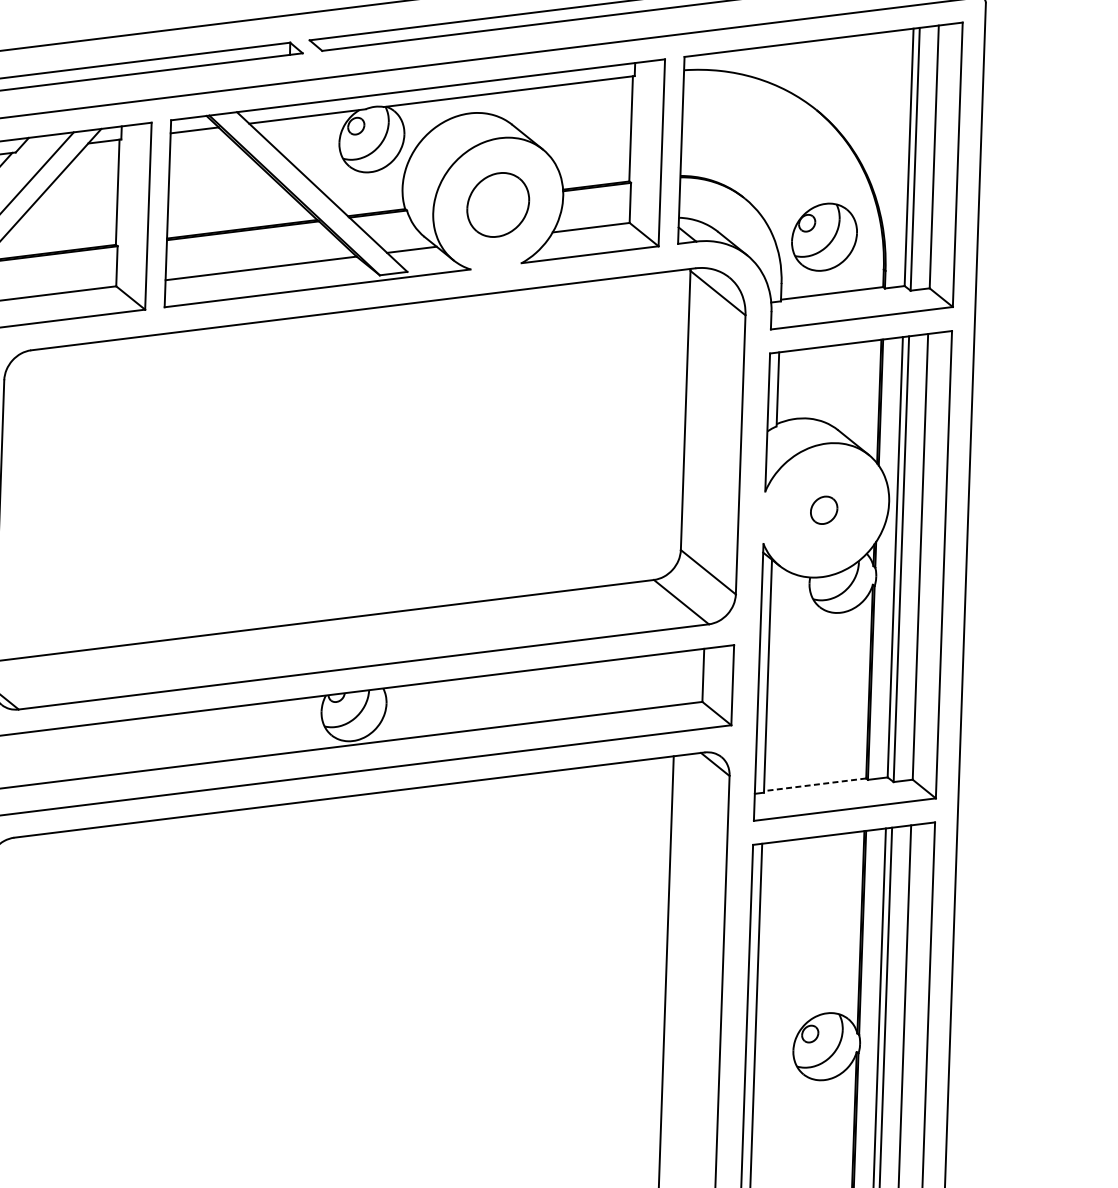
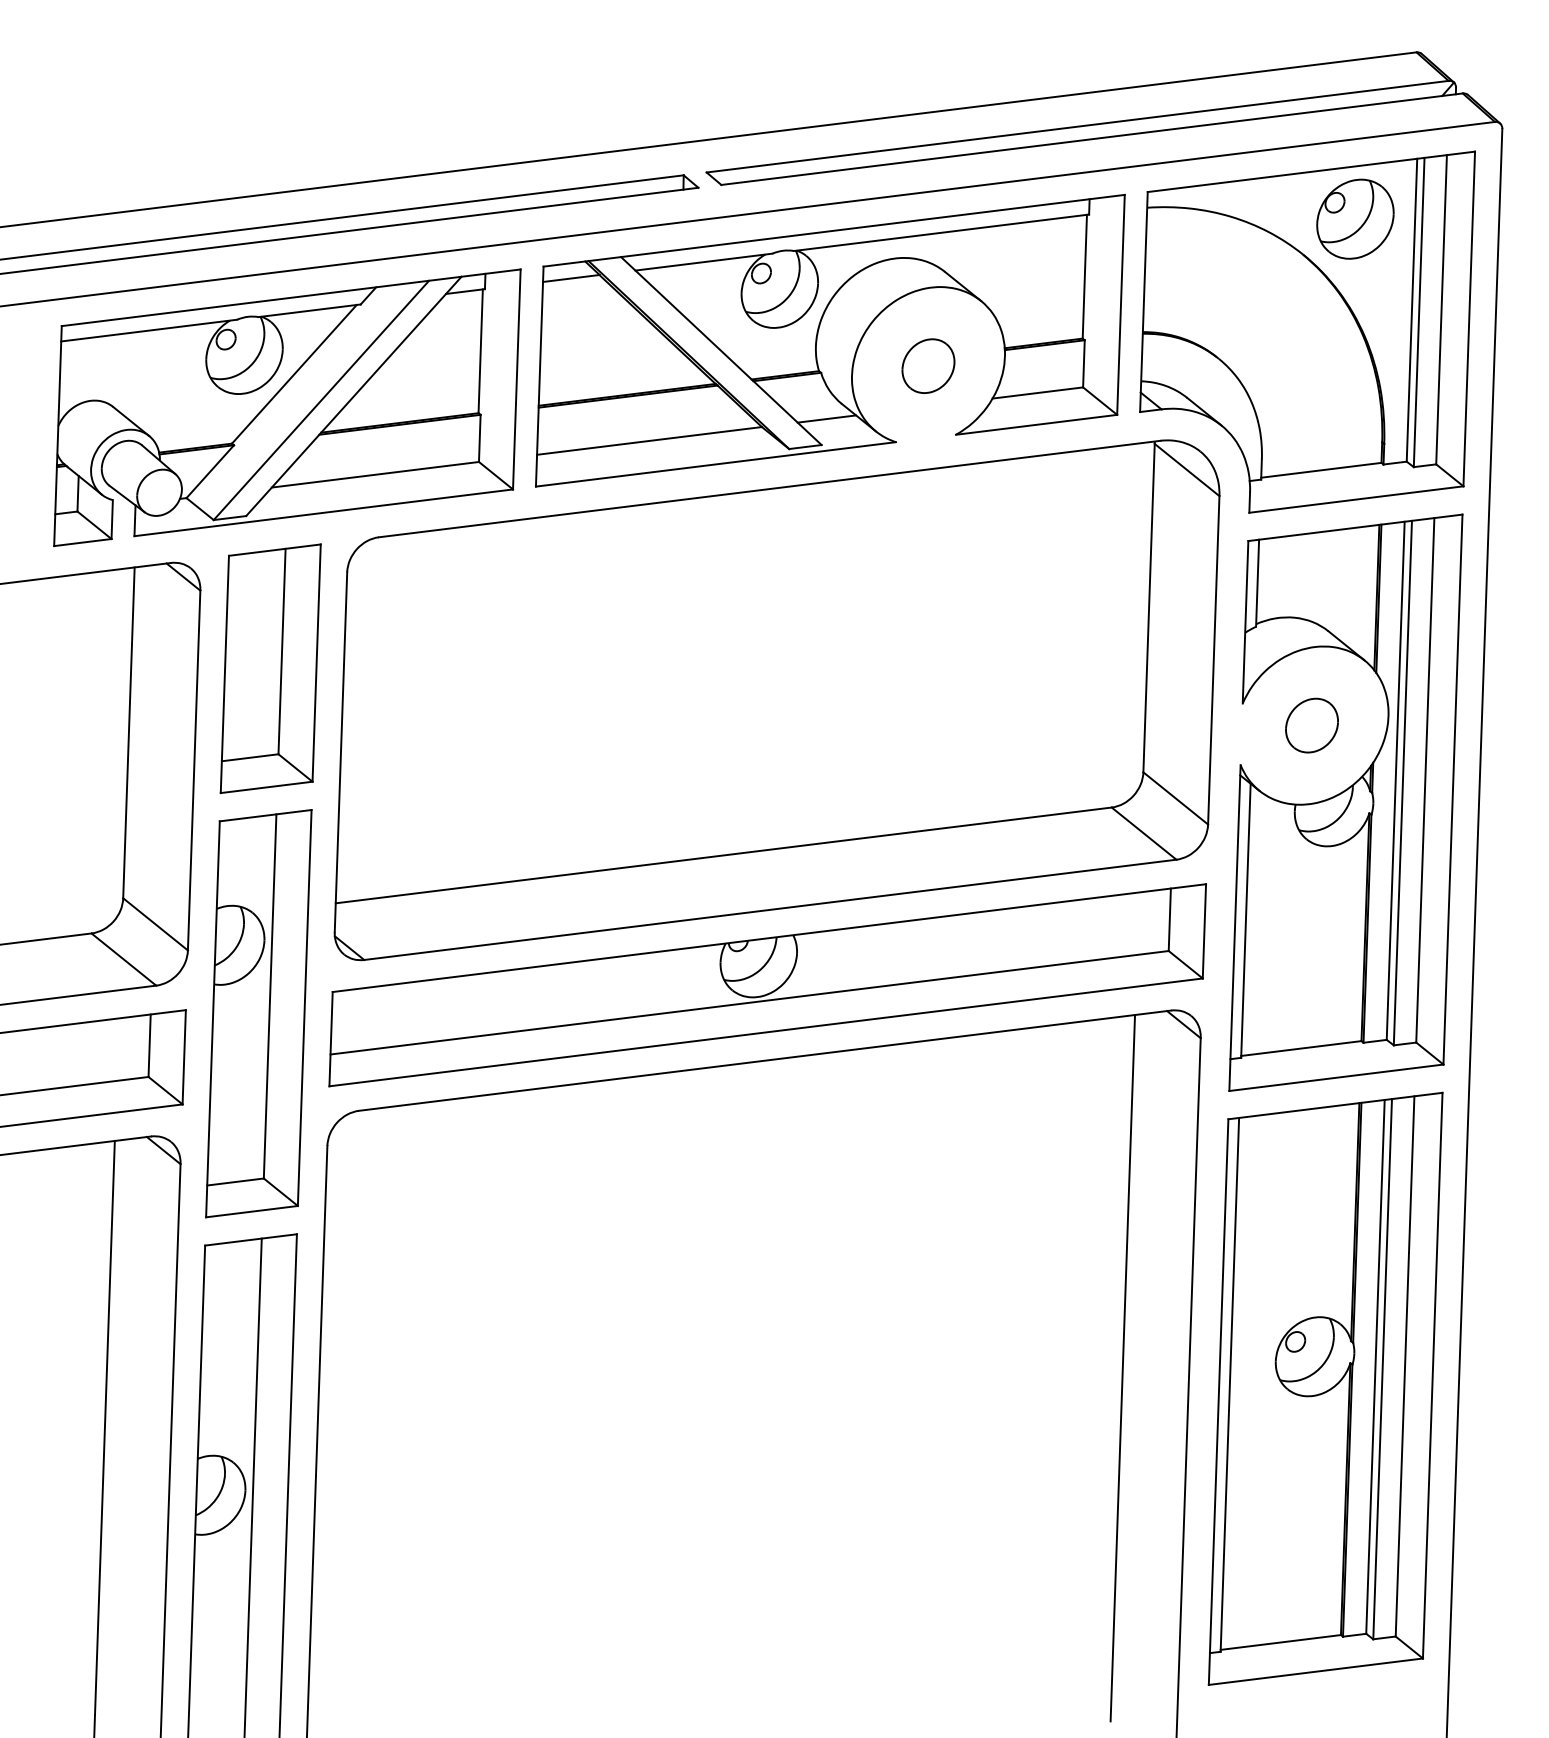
part: (498, 204) -> (928, 365), size x0.71
part: (824, 236) -> (1355, 218), moved
part: (823, 510) -> (1311, 725), size x1.67
line: (815, 784) -> (1301, 1048), dashed -> solid

